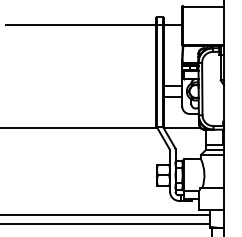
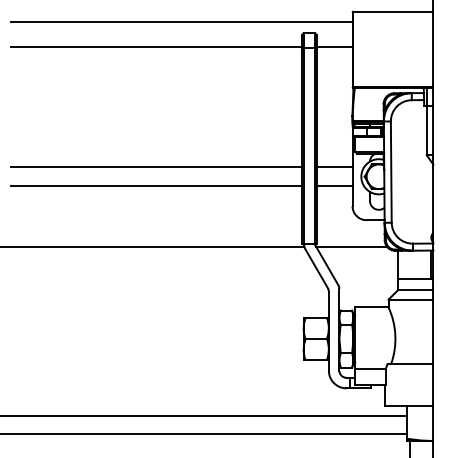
line: (93, 11) -> (180, 22), added
line: (80, 86) -> (155, 167), added
line: (80, 96) -> (155, 186), added

